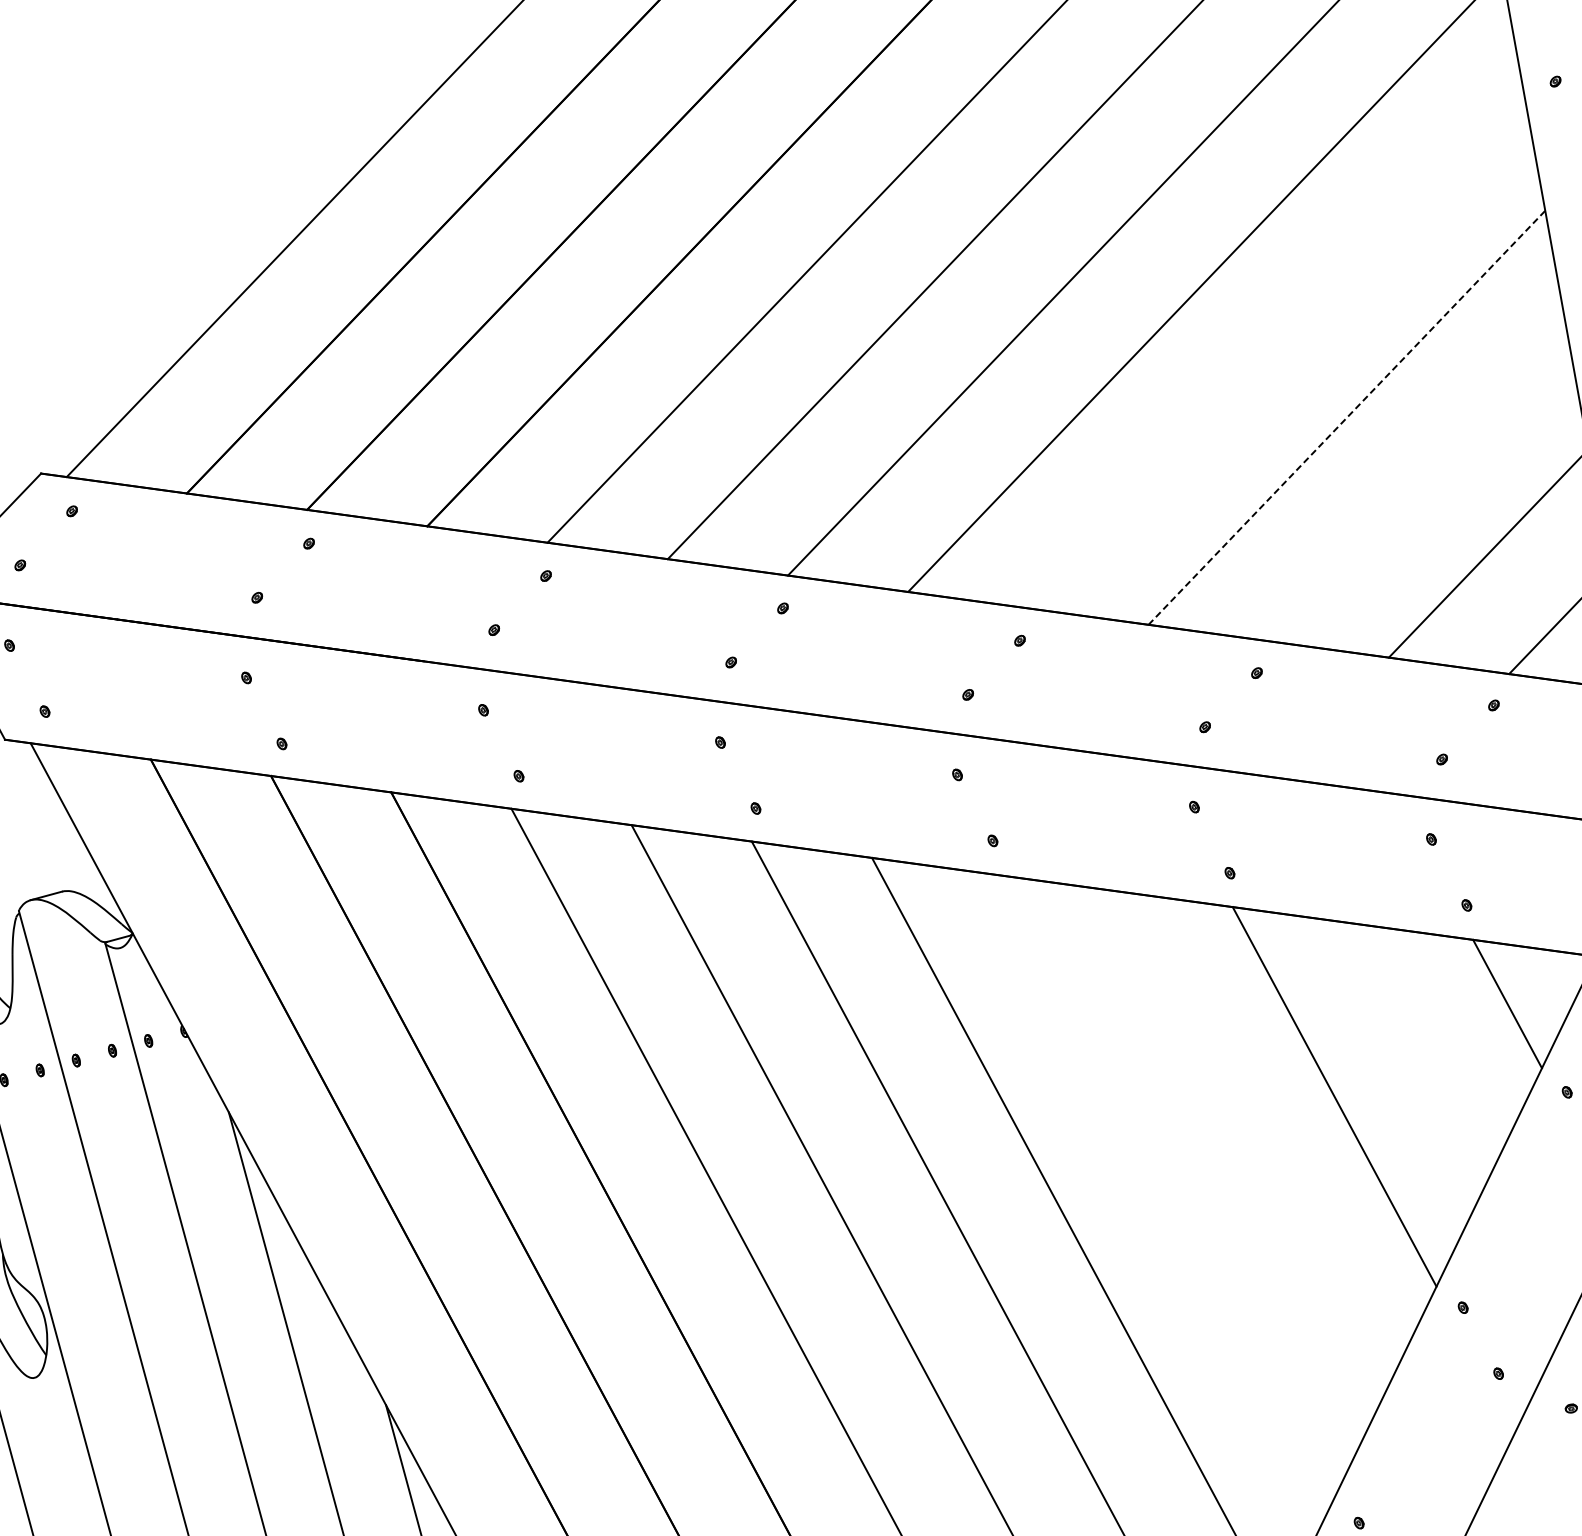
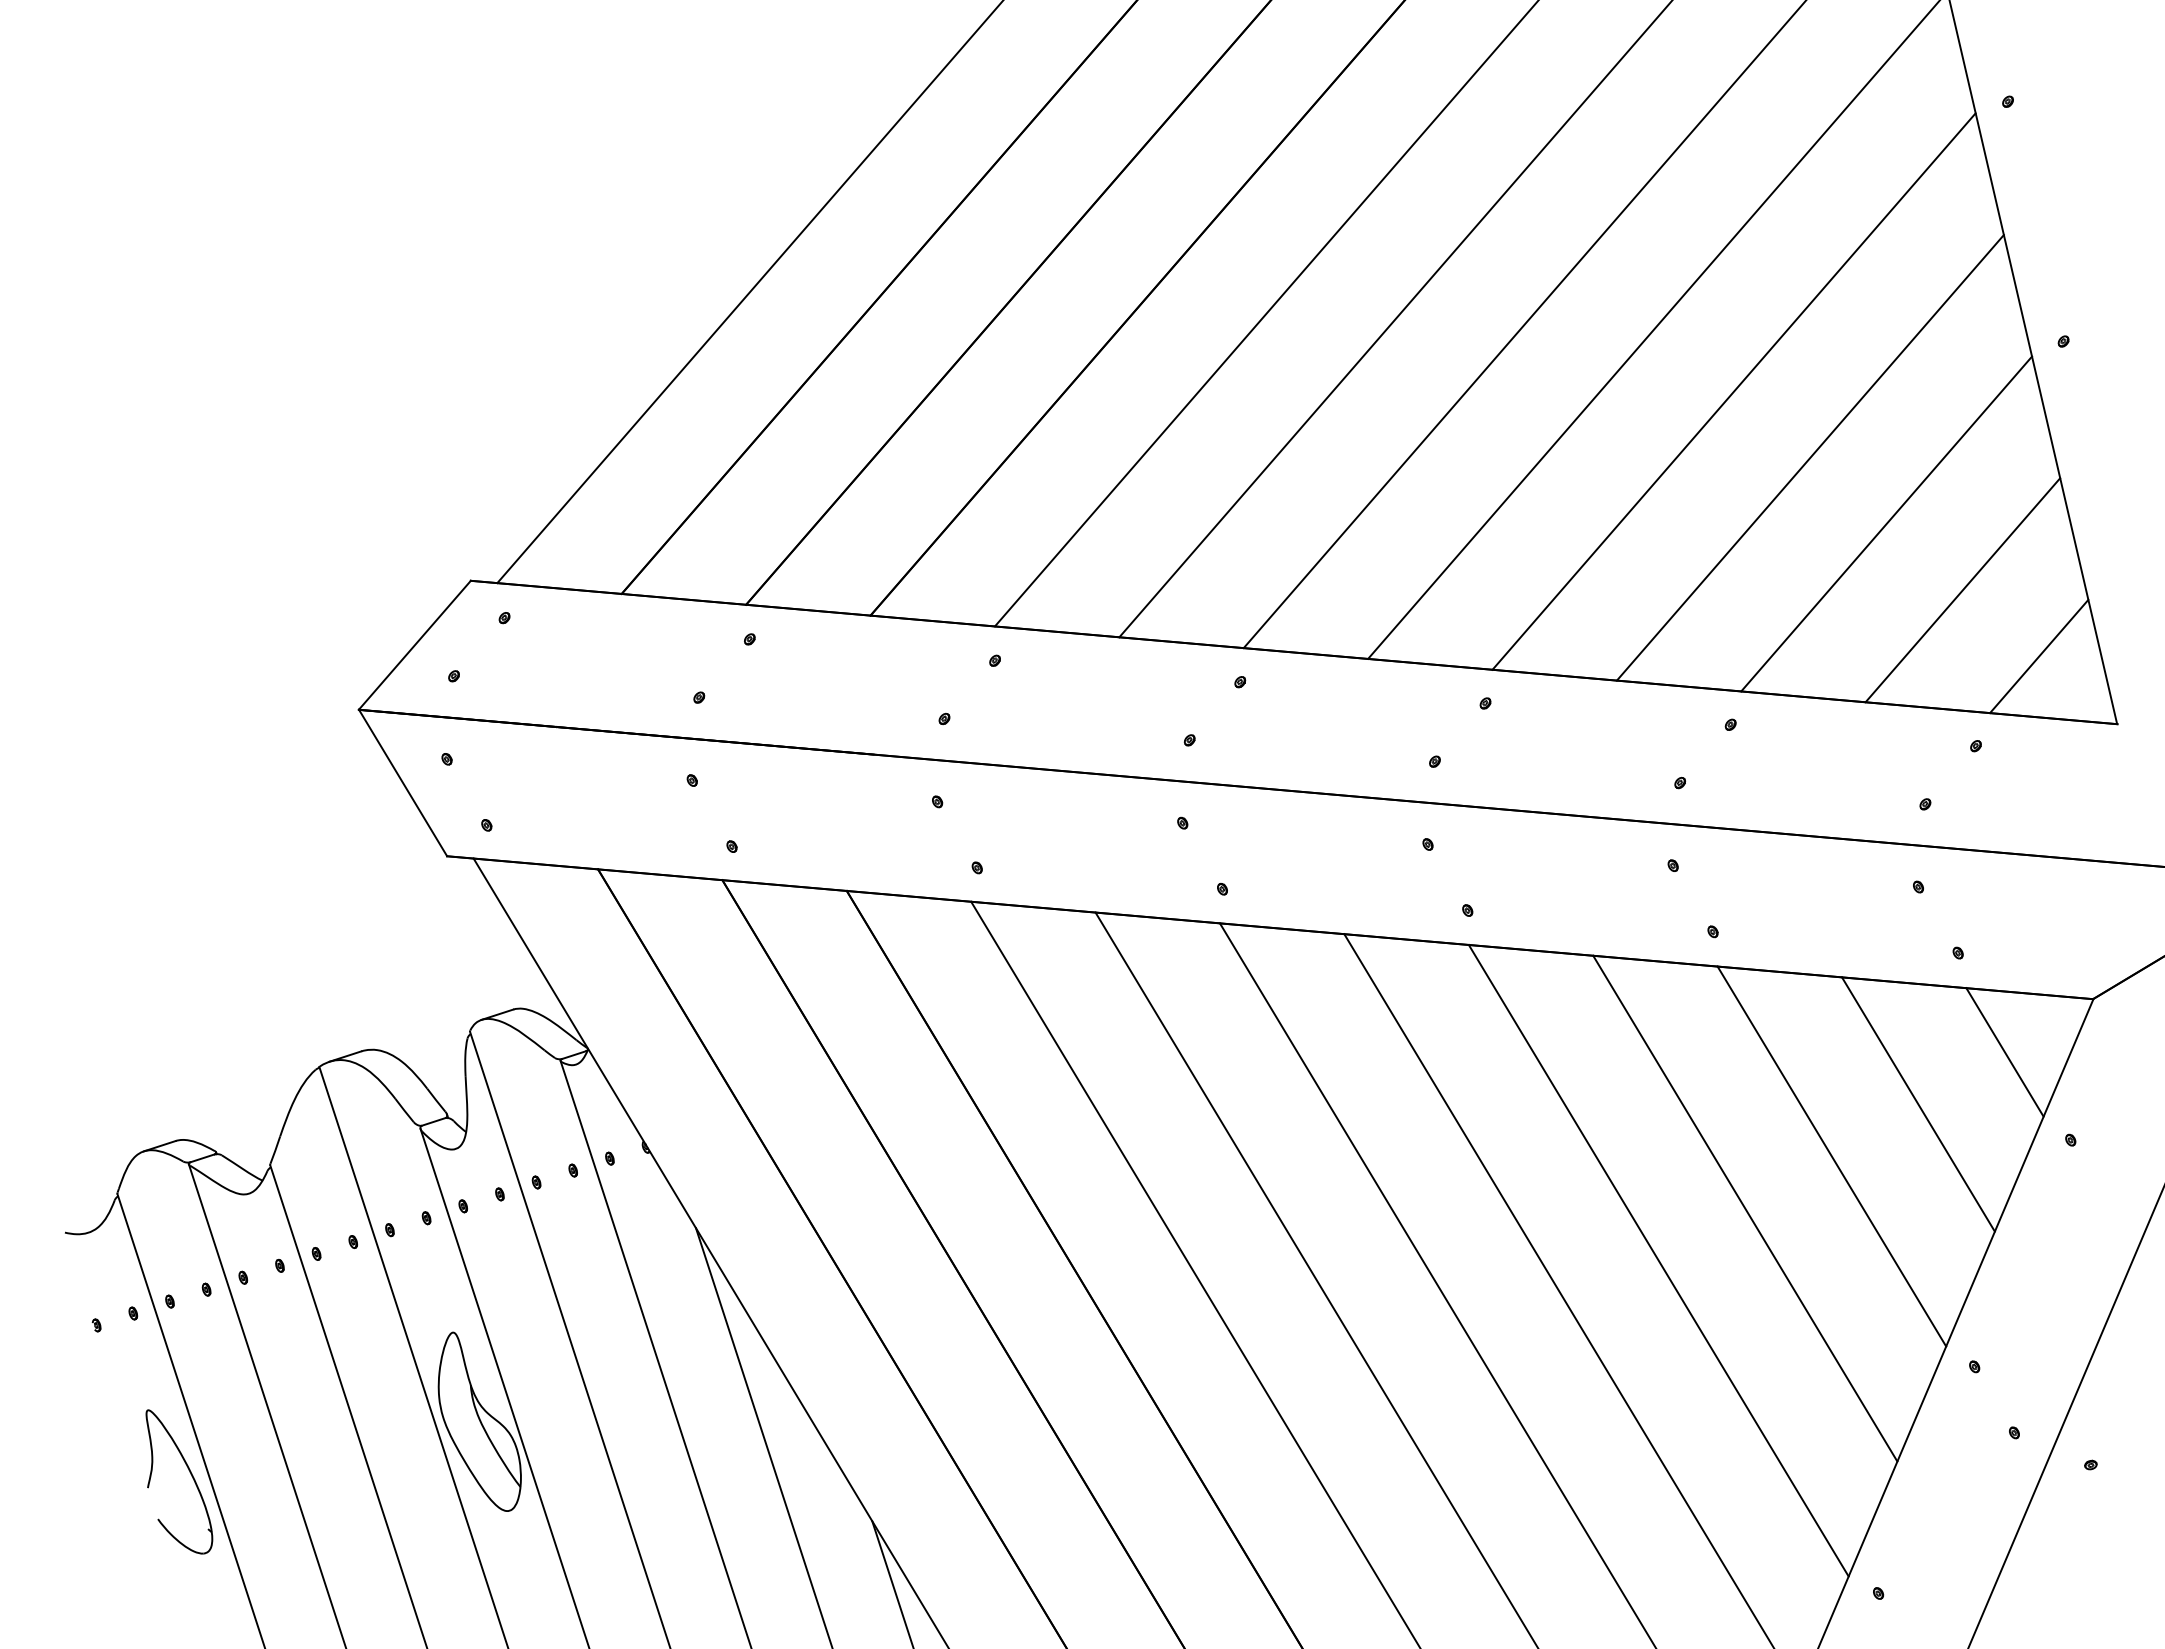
line: (1275, 349) -> (1733, 391), added
line: (1347, 417) -> (1810, 457), dashed -> solid
line: (1417, 485) -> (1886, 523), added
line: (1420, 1050) -> (1917, 1104), added
line: (1248, 1143) -> (1745, 1208), added
line: (1161, 1189) -> (1658, 1260), added

